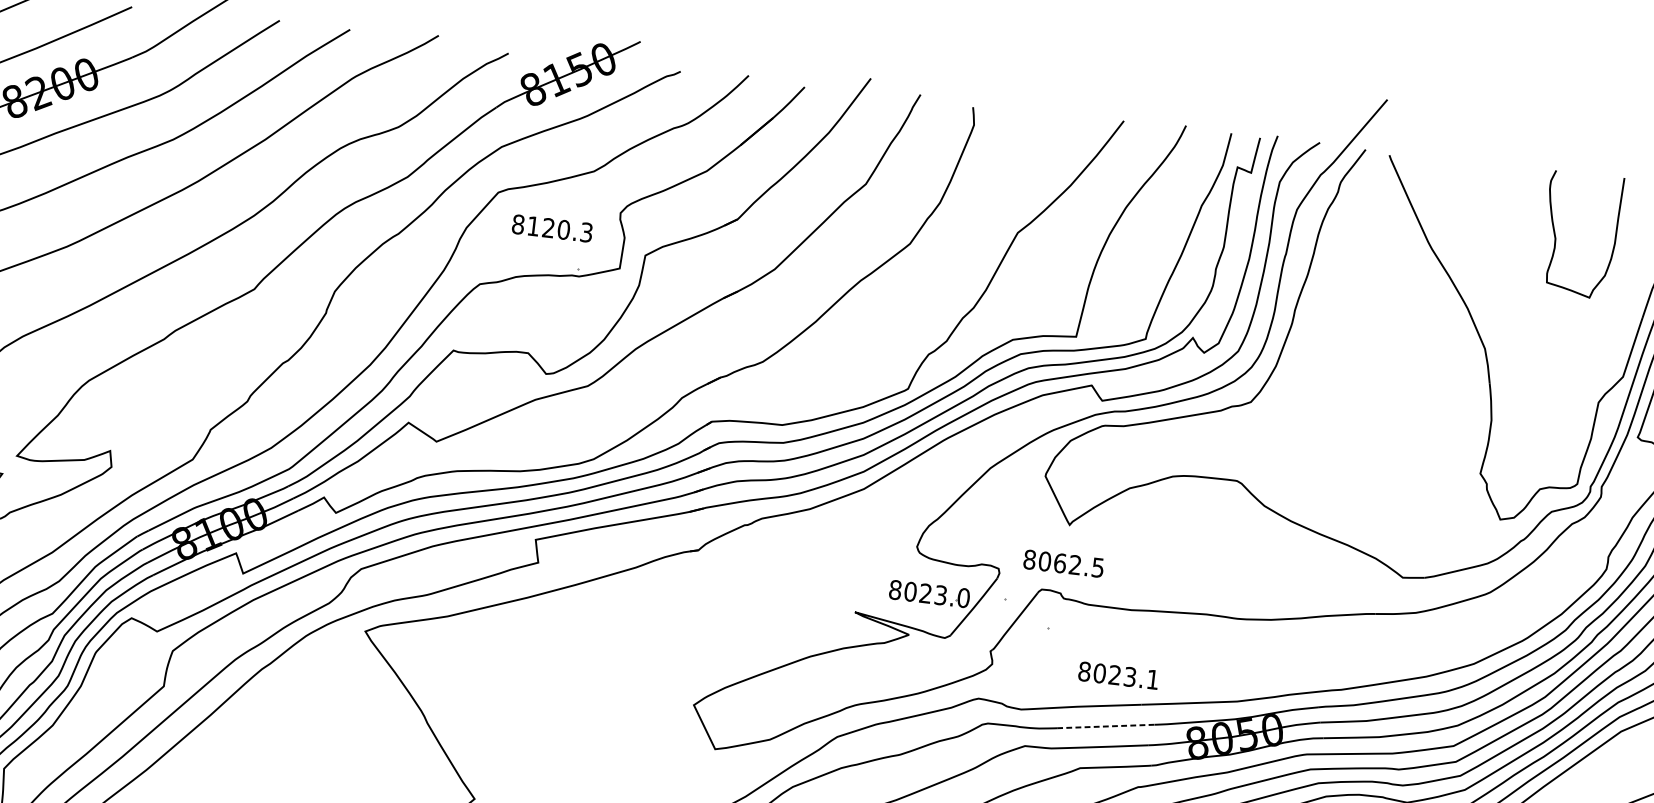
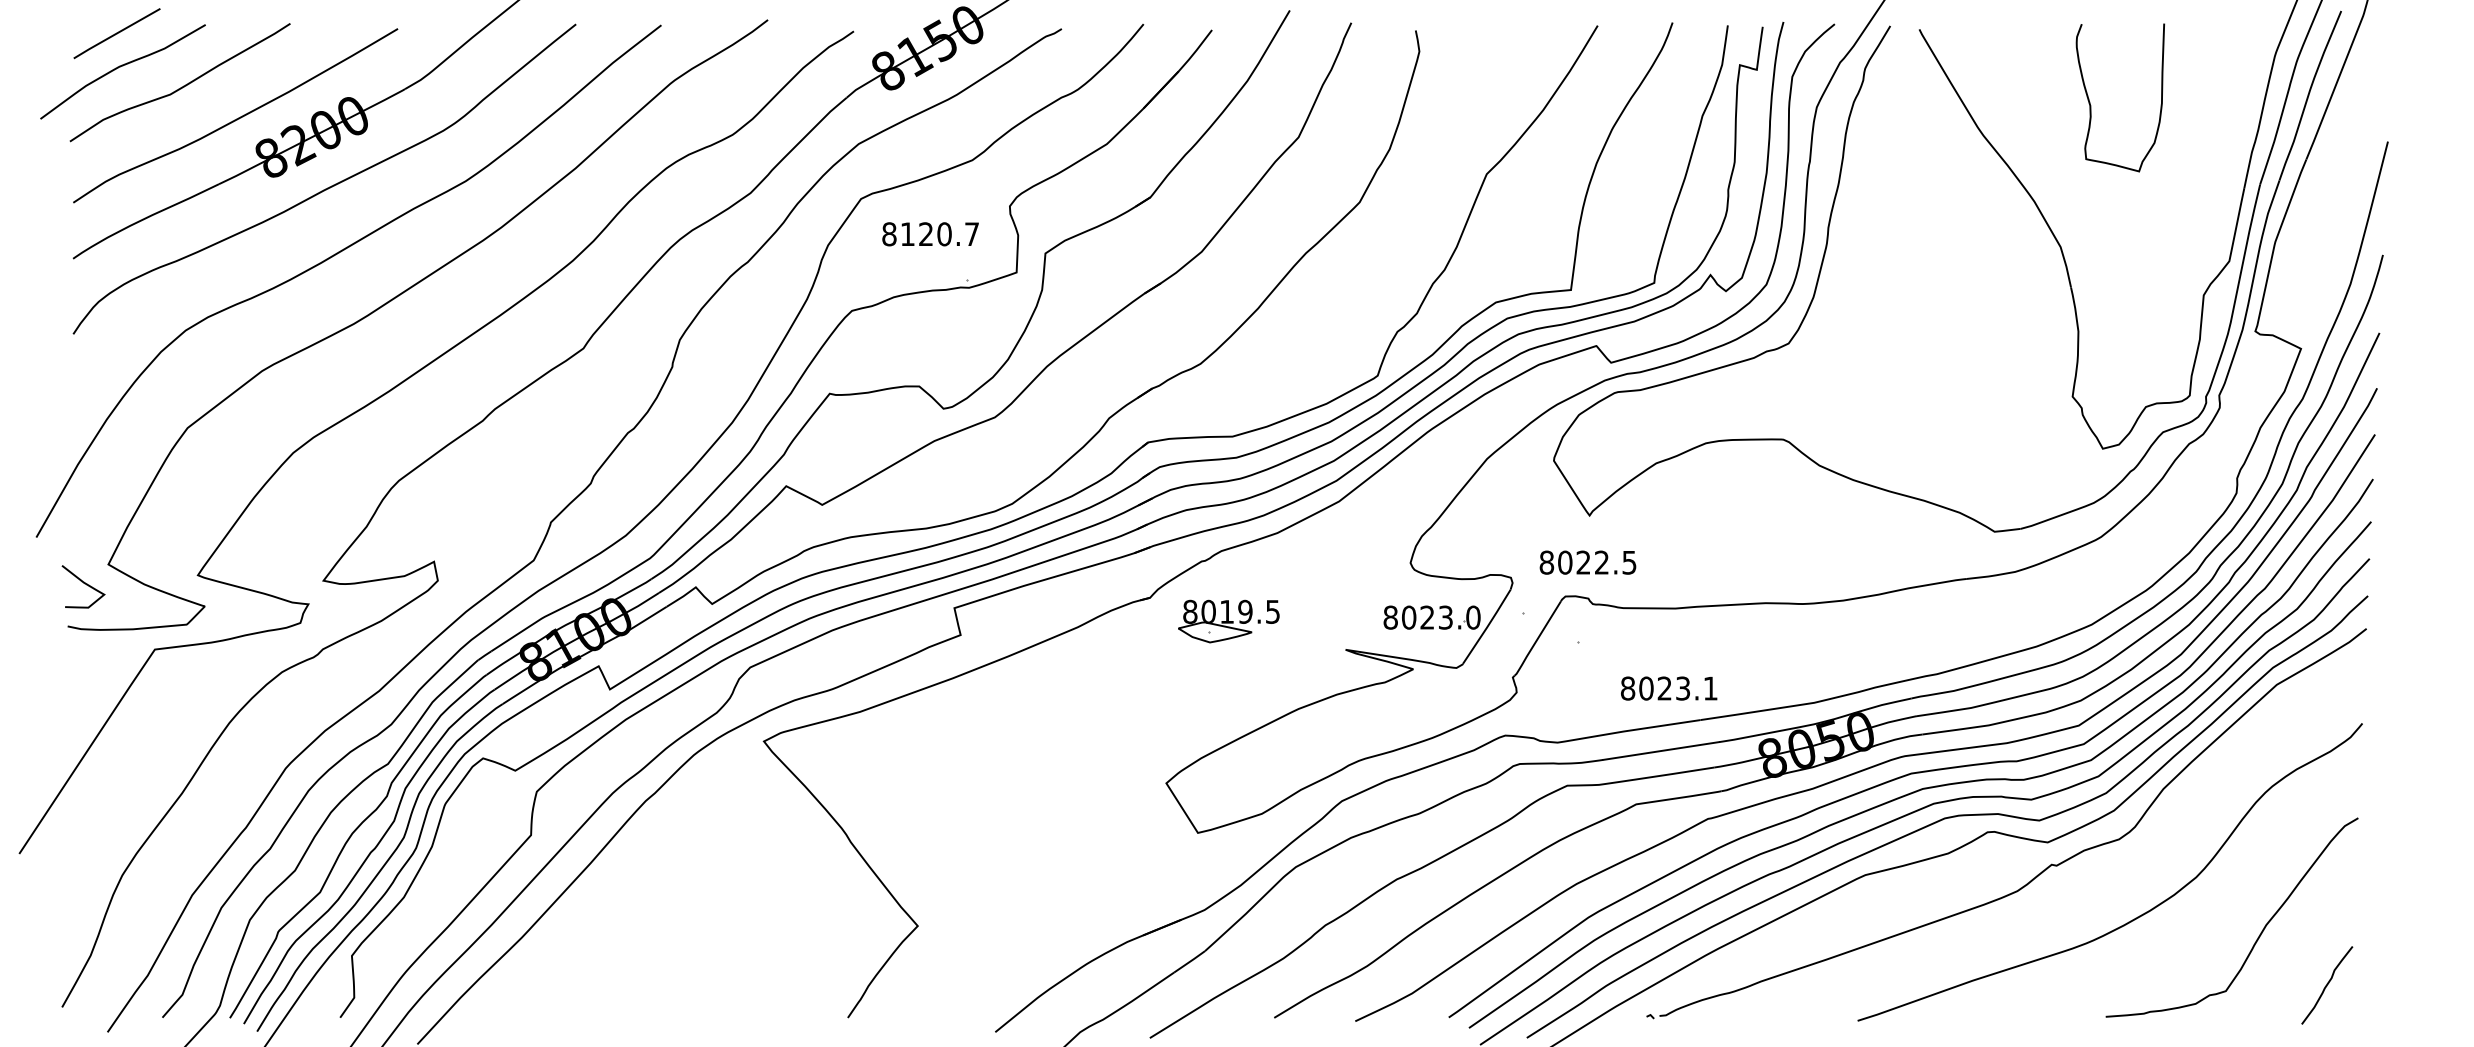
text: (586, 232) -> (971, 234), 8120.3 -> 8120.7
curve: (1556, 238) -> (2091, 105), moved
text: (1060, 563) -> (1583, 562), 8062.5 -> 8022.5
part: (760, 577) -> (1228, 621), added
line: (1106, 726) -> (1661, 751), dashed -> solid

